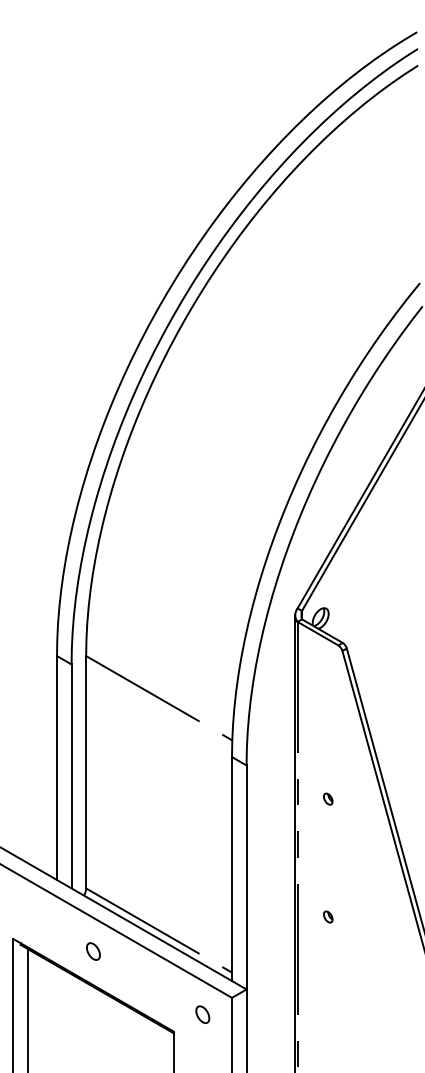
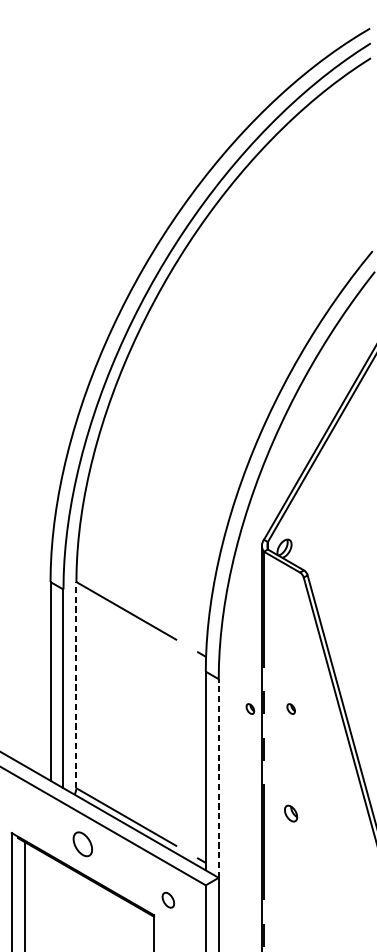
line: (86, 771) -> (76, 684), solid -> dashed
part: (282, 798) -> (250, 708), added
line: (246, 877) -> (218, 778), solid -> dashed
part: (328, 916) -> (291, 813), size x1.6
part: (93, 951) -> (82, 844), size x1.6
part: (202, 1014) -> (168, 900), moved

